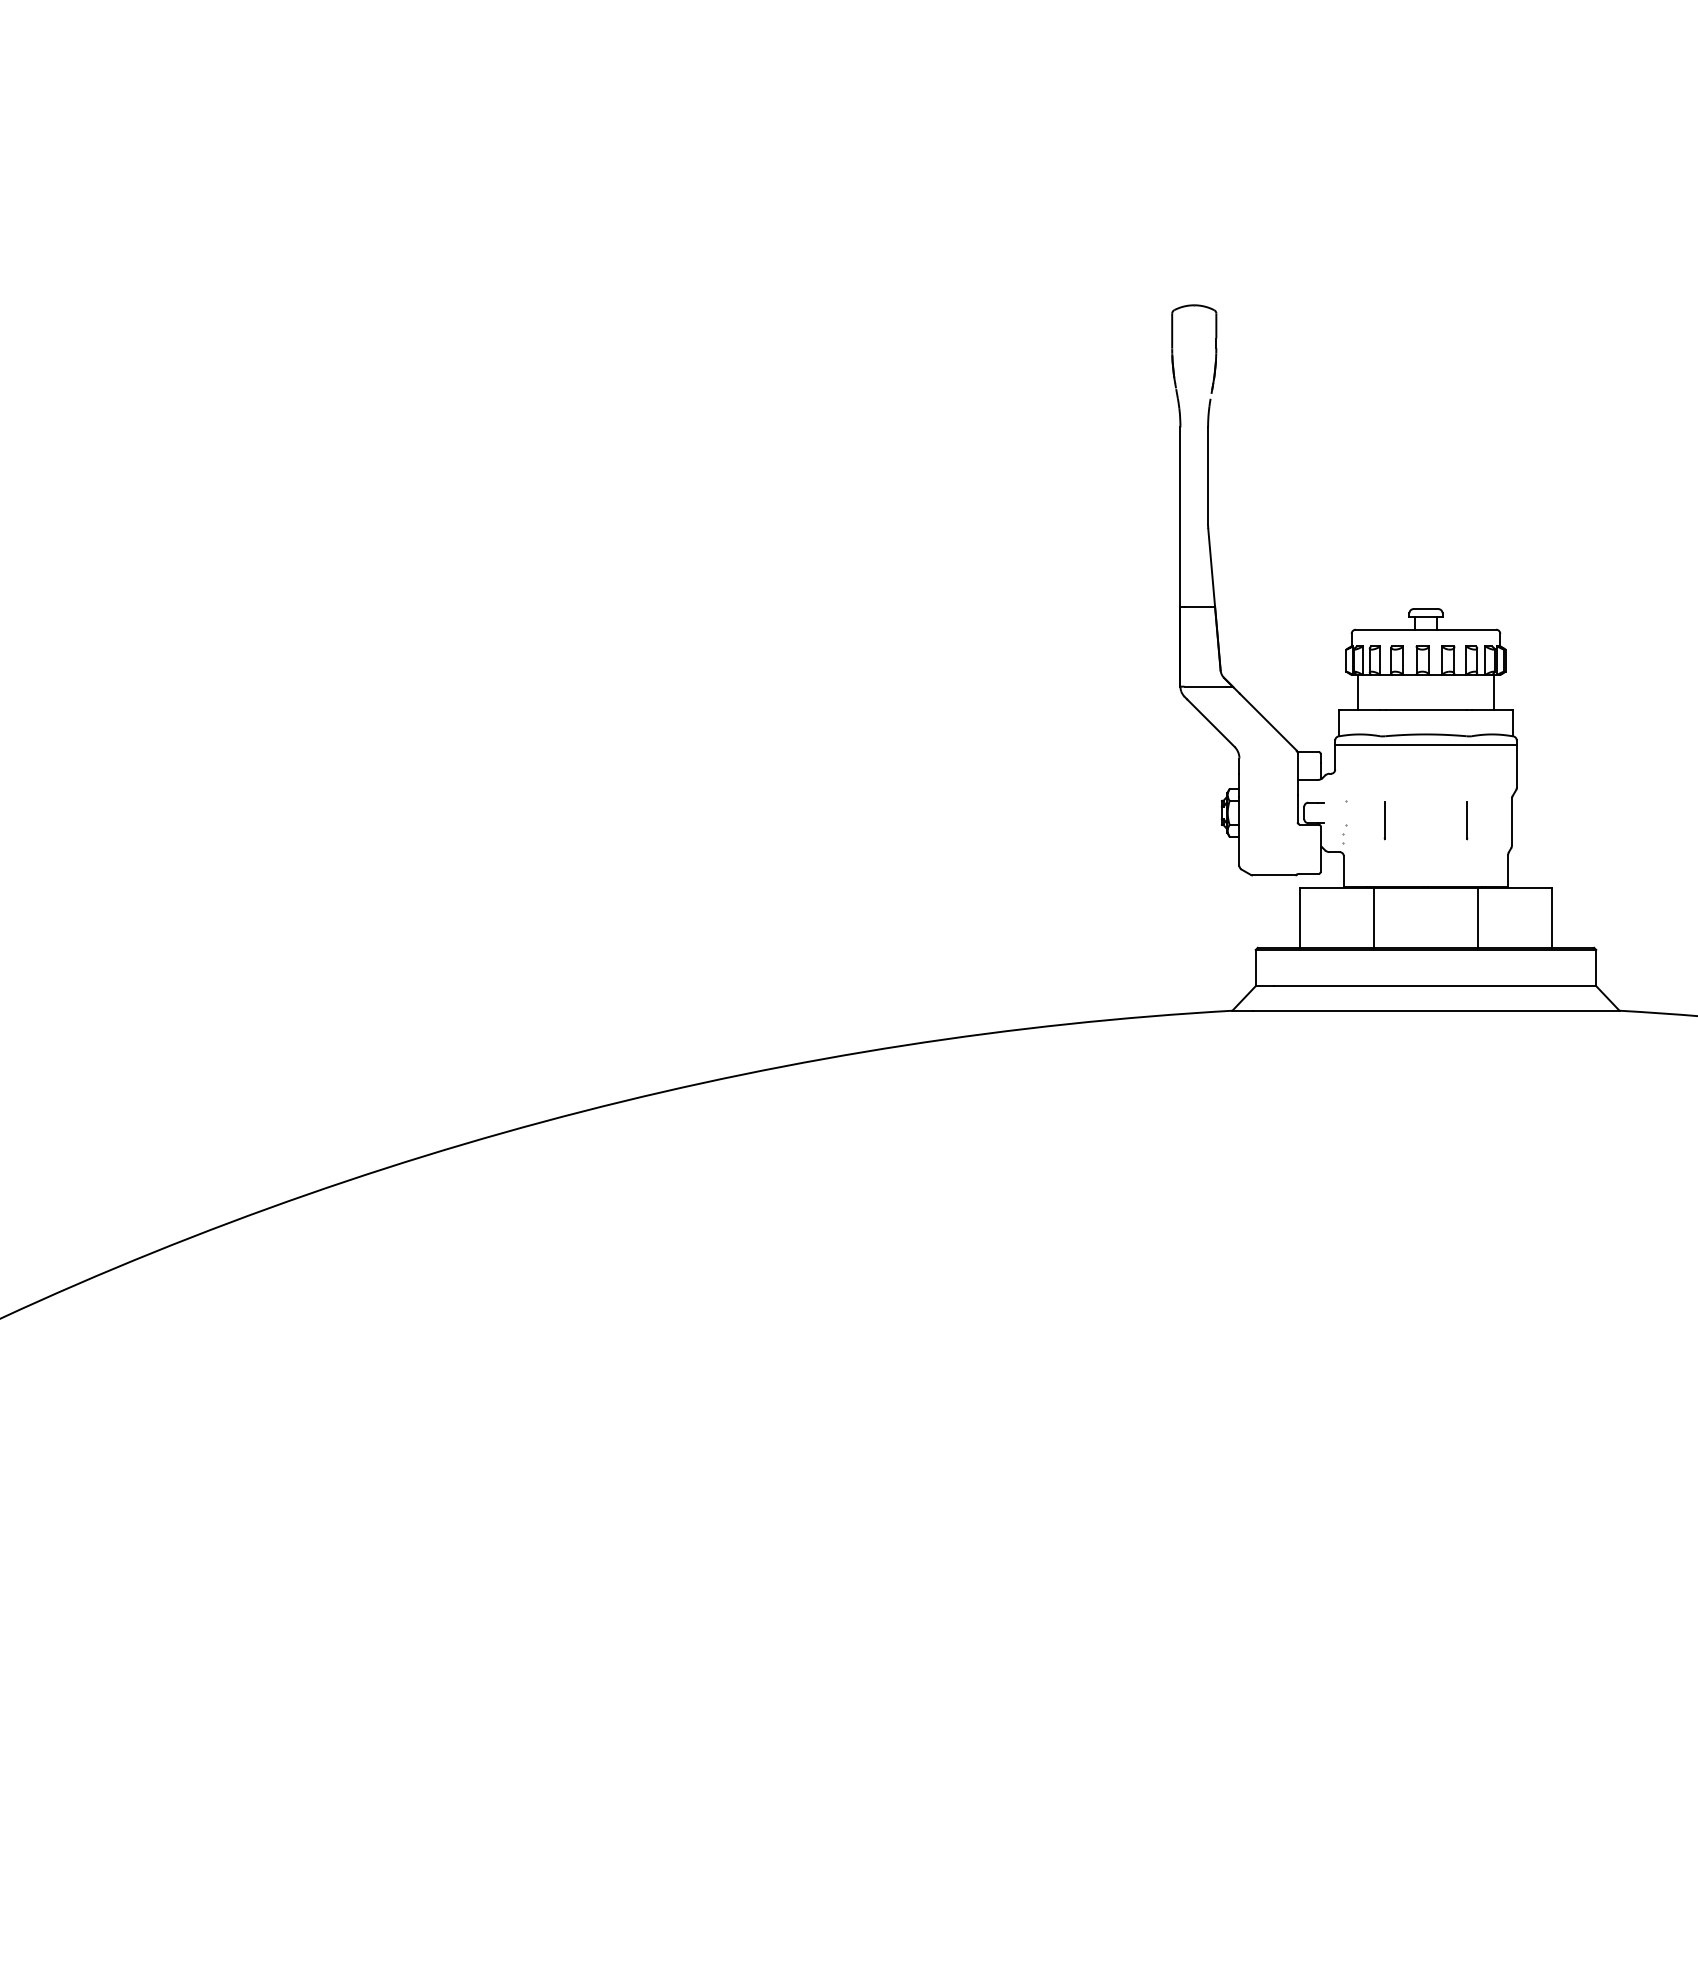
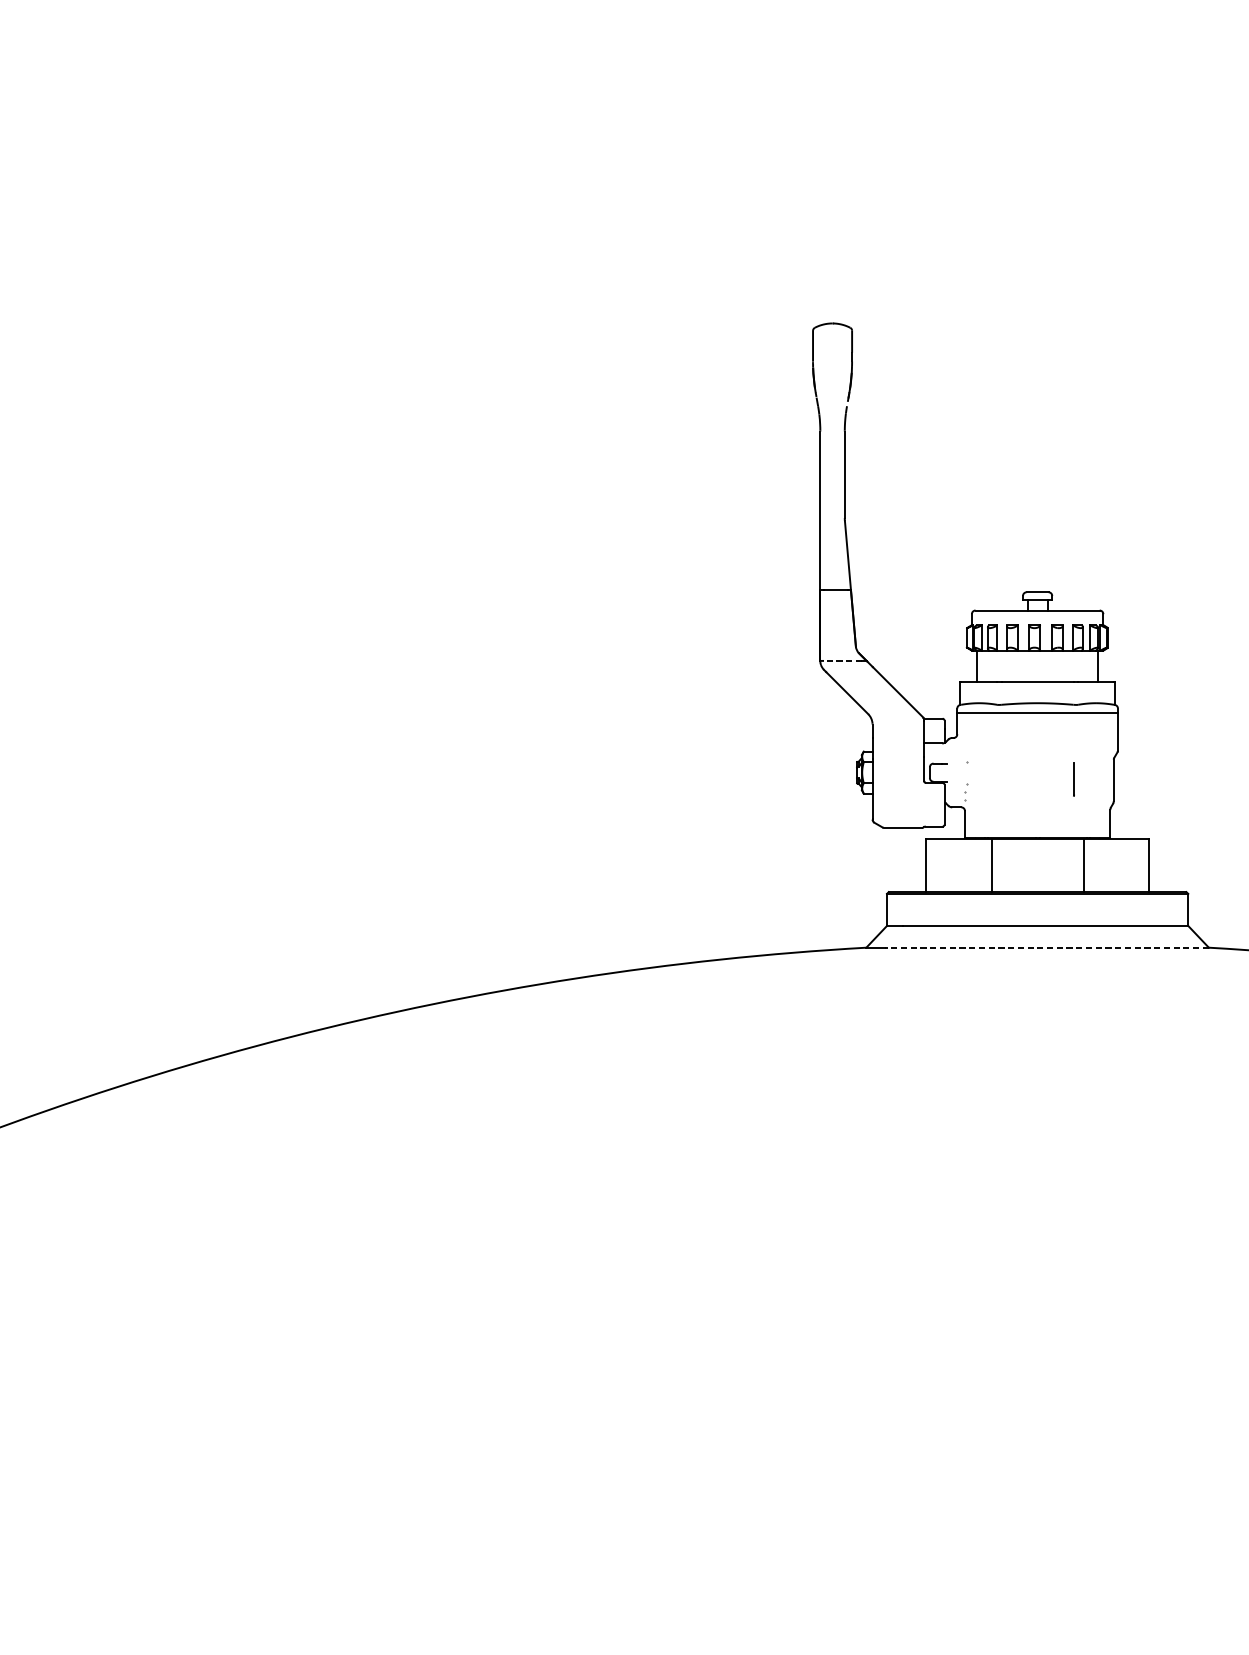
line: (1205, 686) -> (842, 660), solid -> dashed
line: (1384, 820) -> (1000, 779), removed
line: (1436, 1010) -> (1046, 947), solid -> dashed

